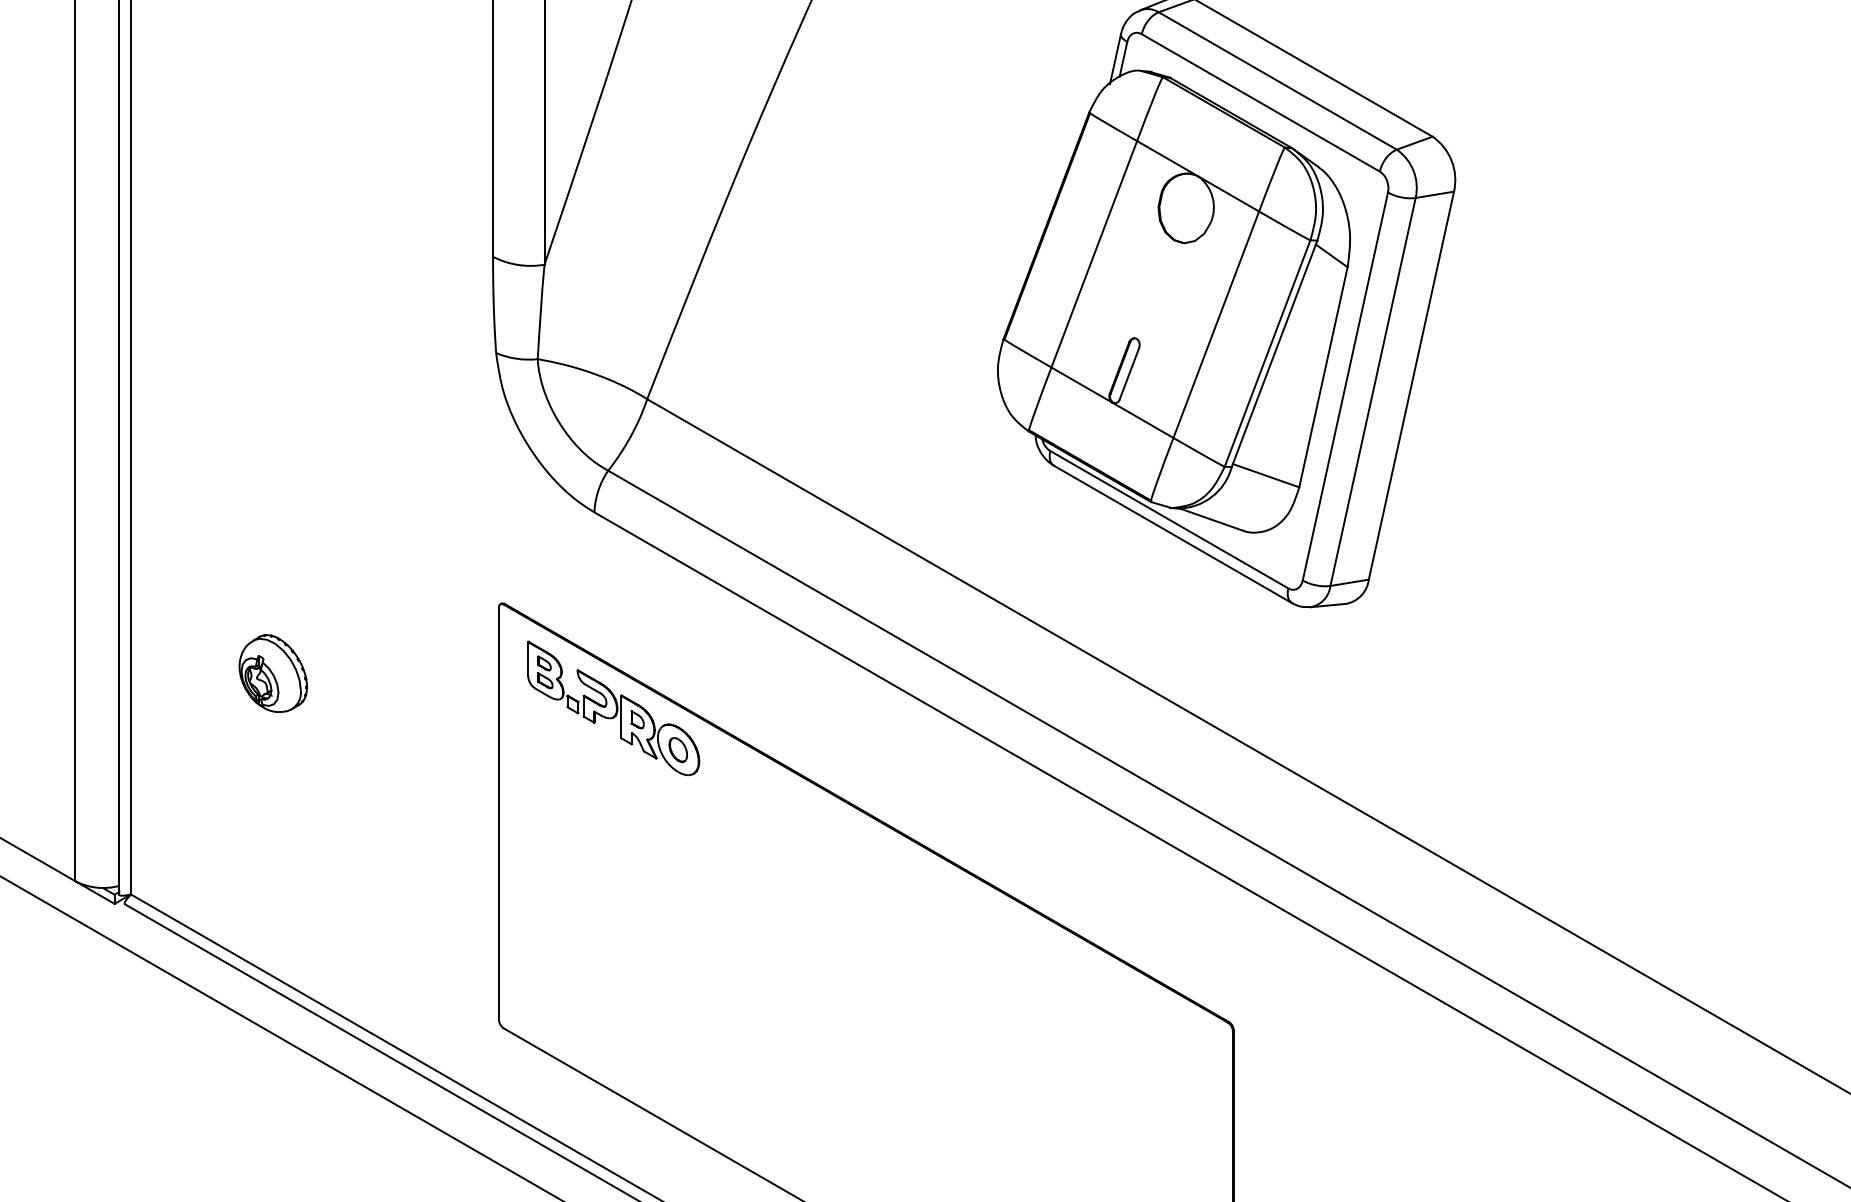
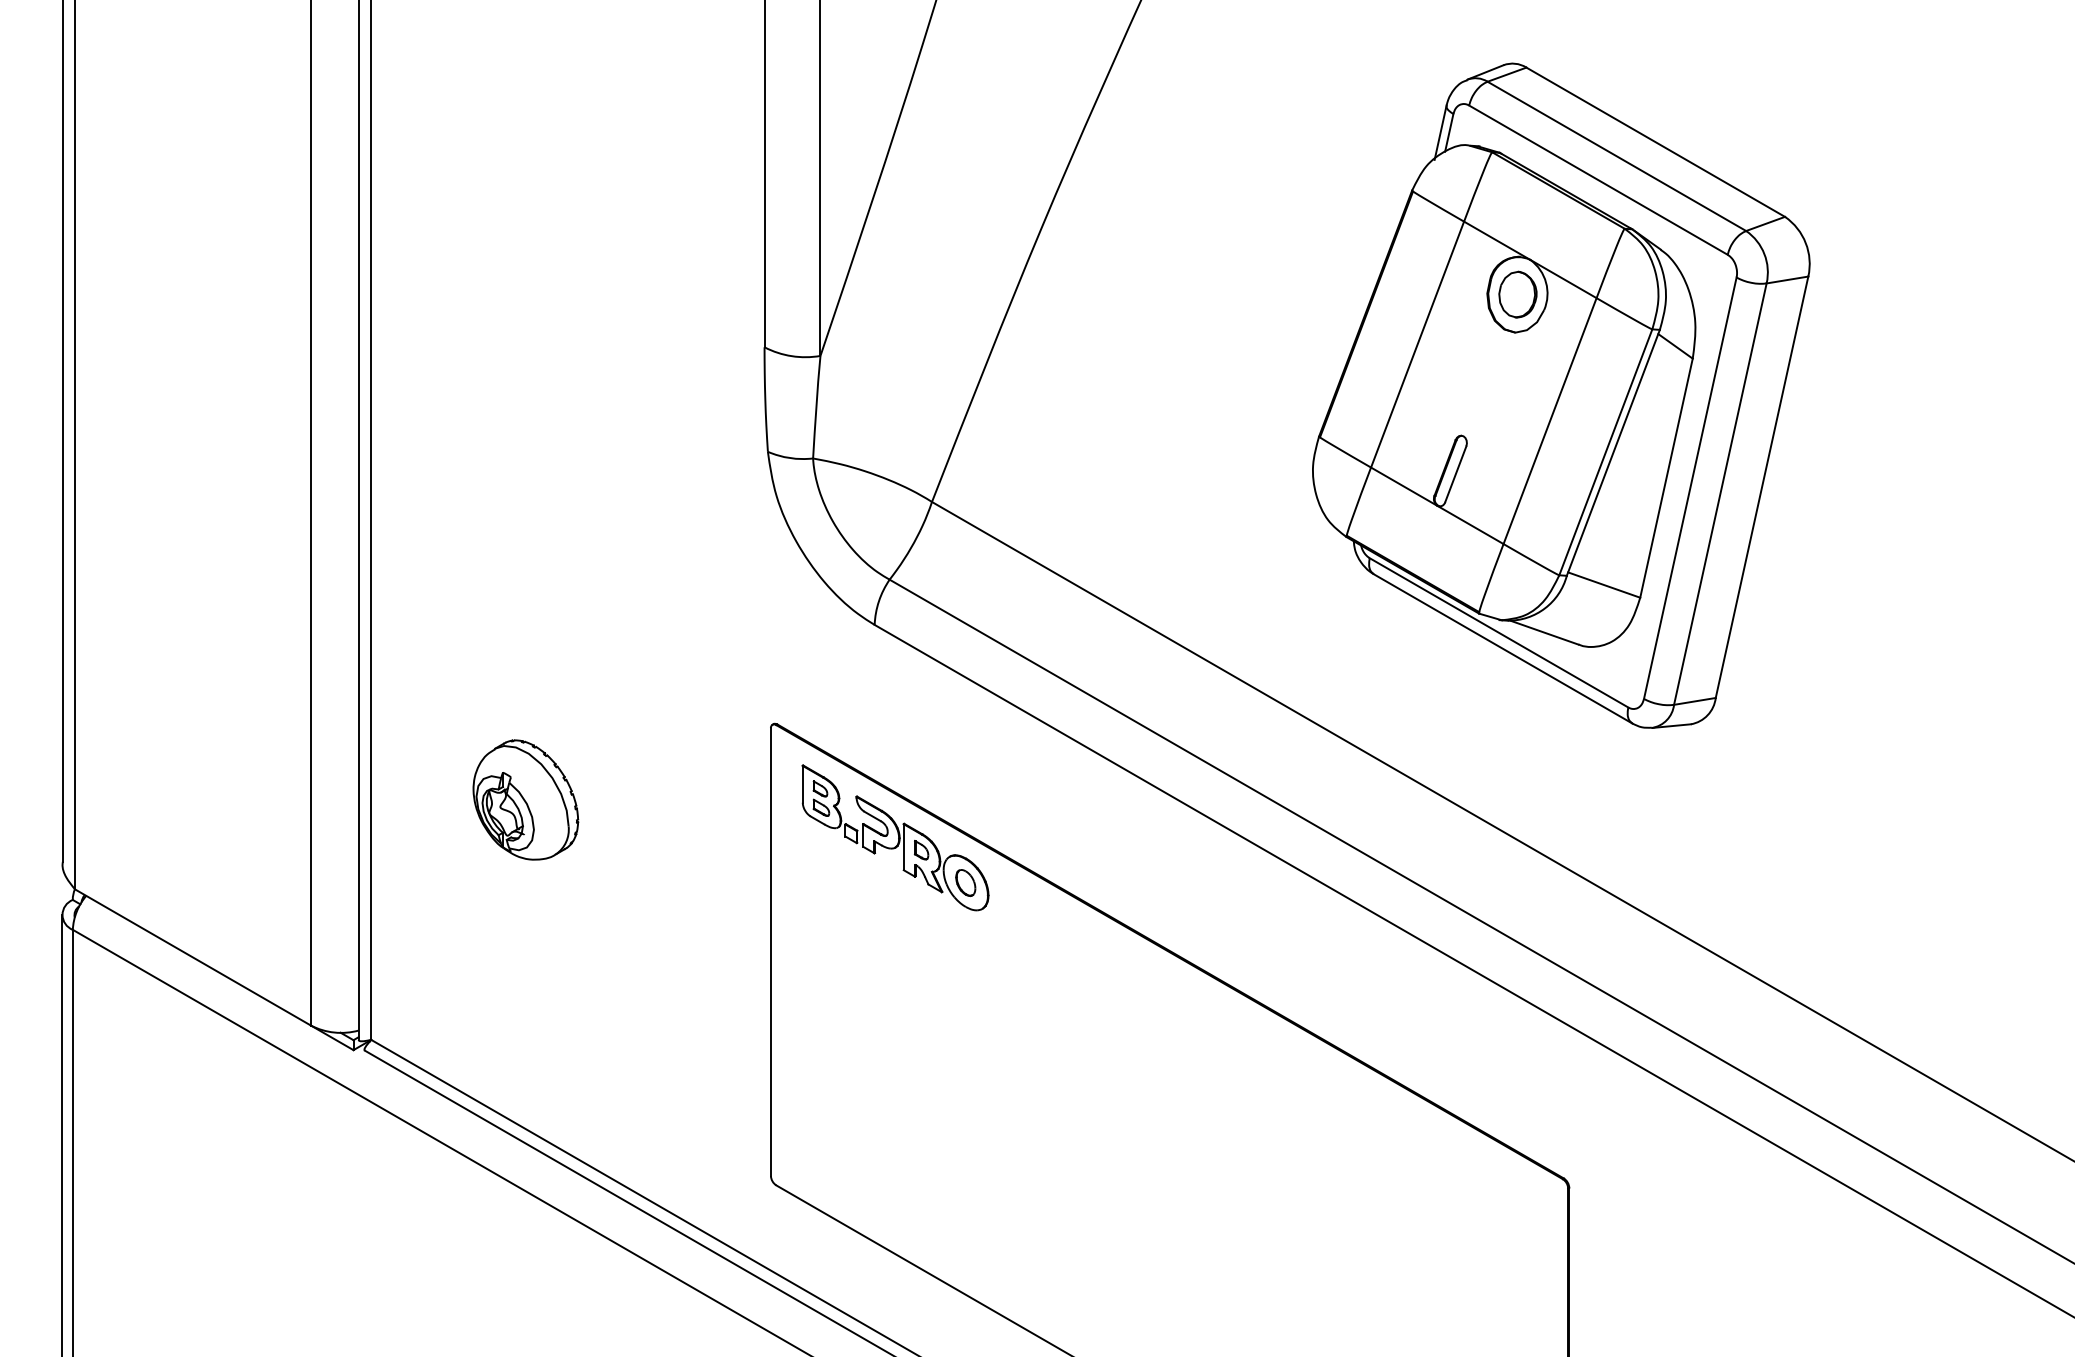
part: (1186, 208) -> (1517, 294), added
part: (272, 673) -> (525, 799), size x1.43

